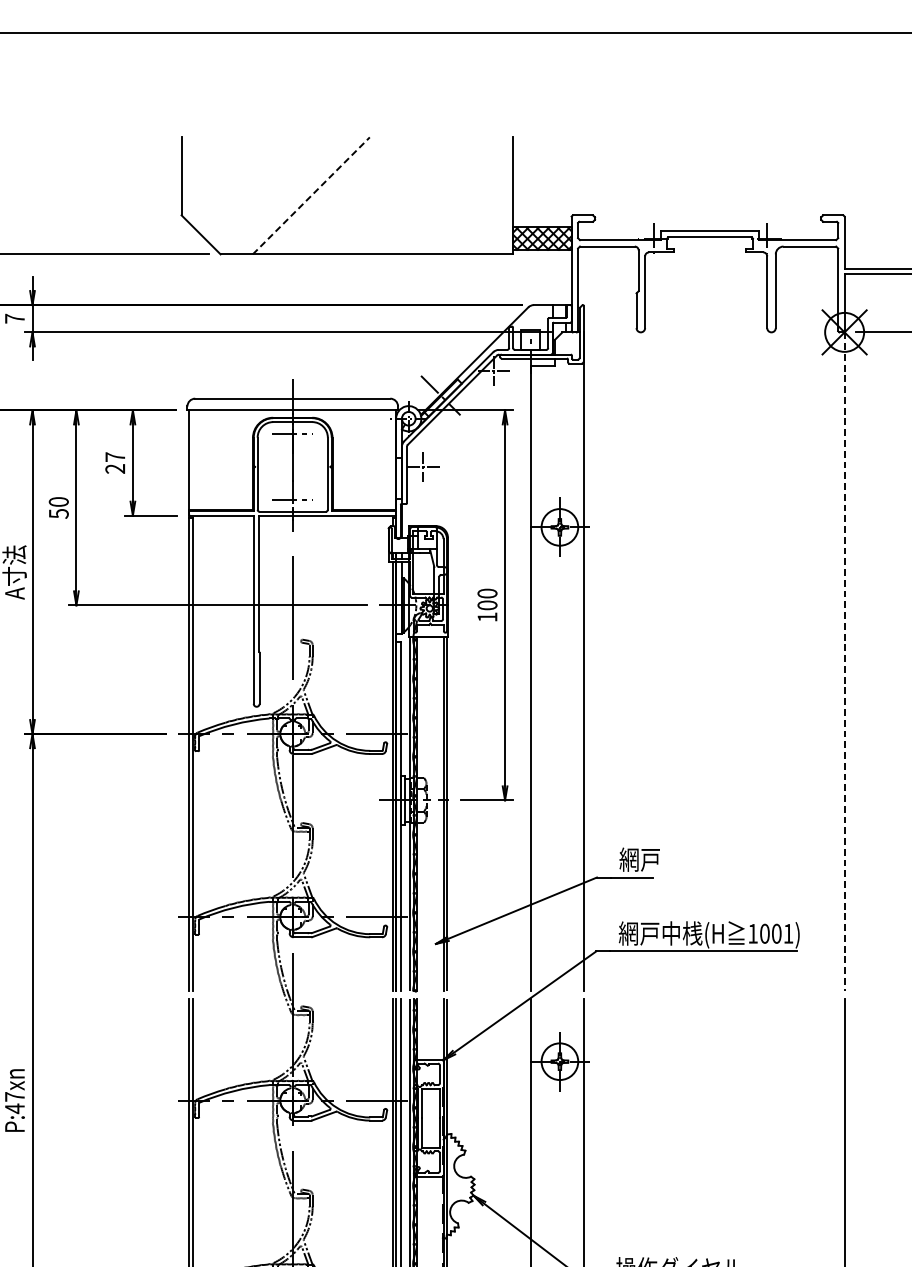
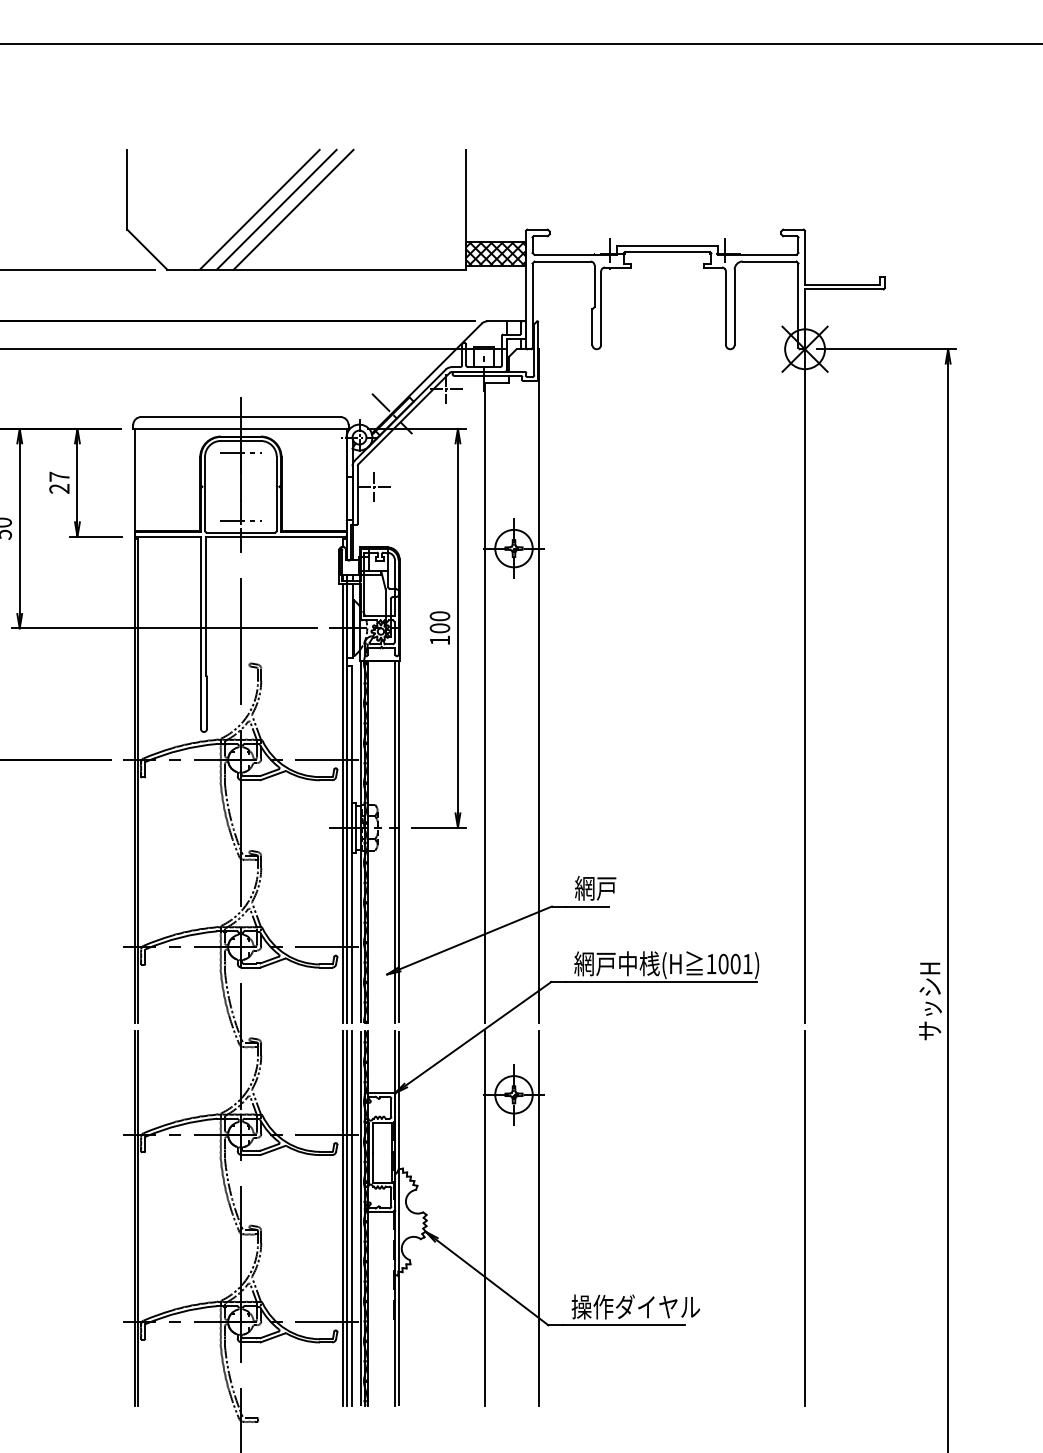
line: (310, 195) -> (259, 209), dashed -> solid
line: (327, 195) -> (276, 209), added
line: (344, 195) -> (293, 209), added
line: (845, 662) -> (805, 686), dashed -> solid

